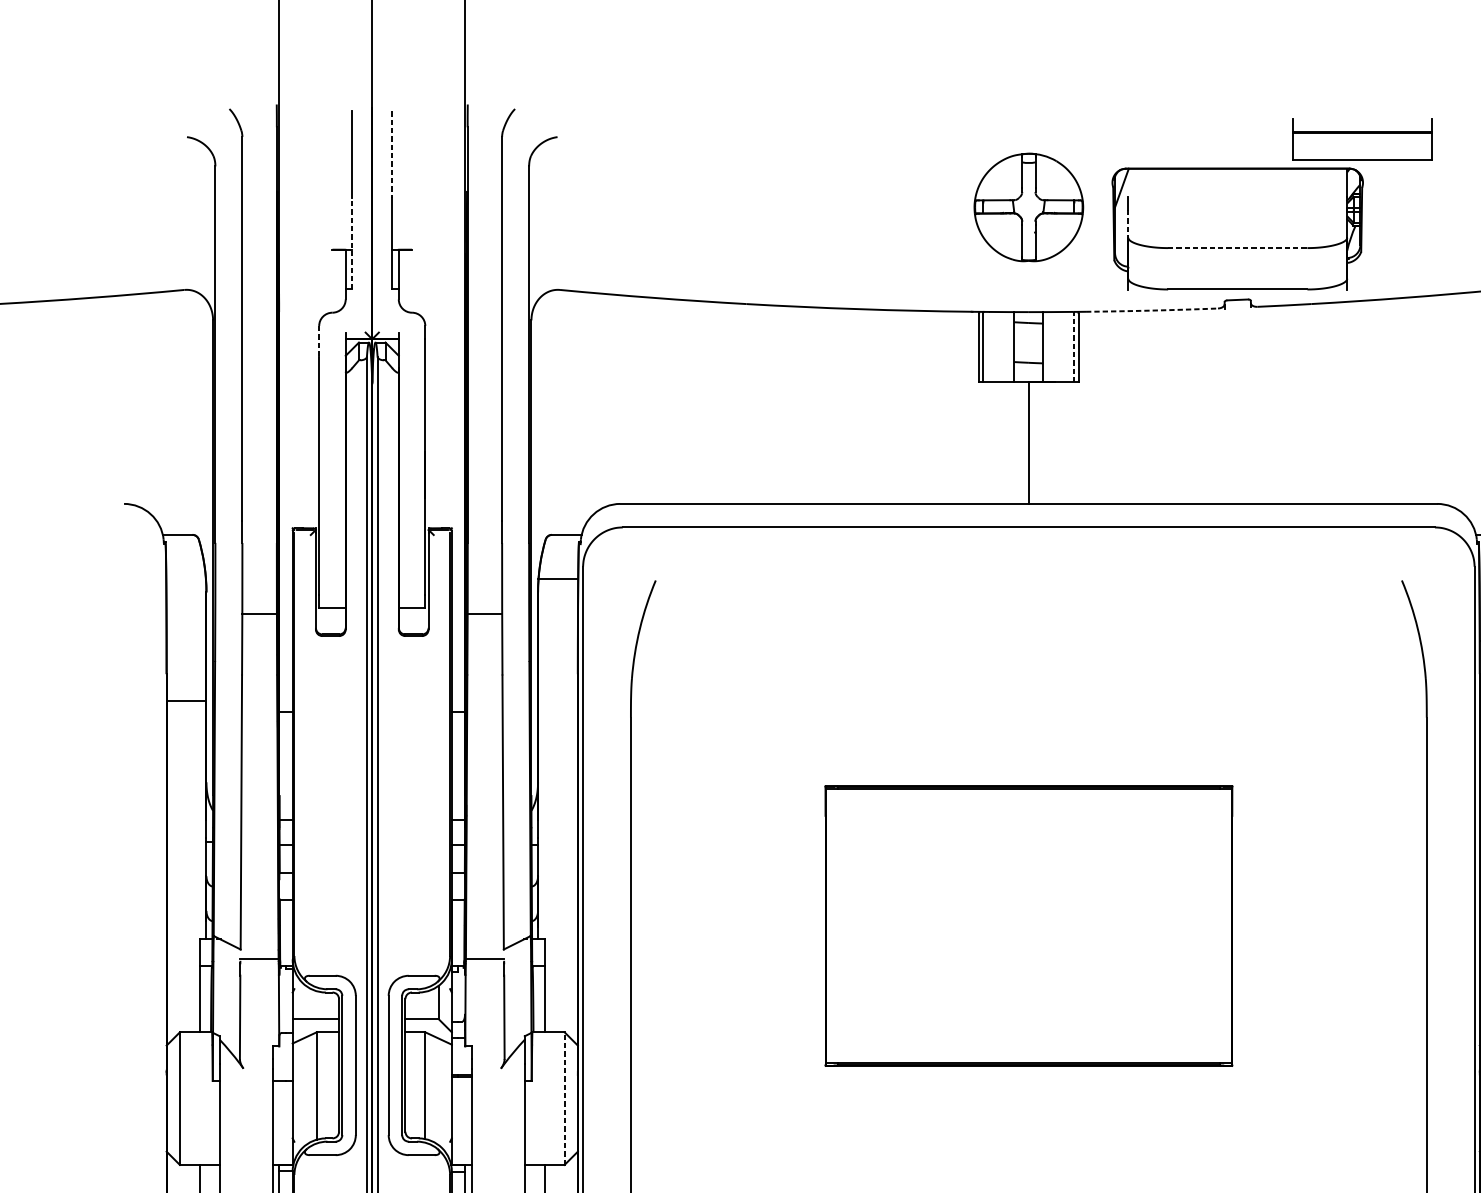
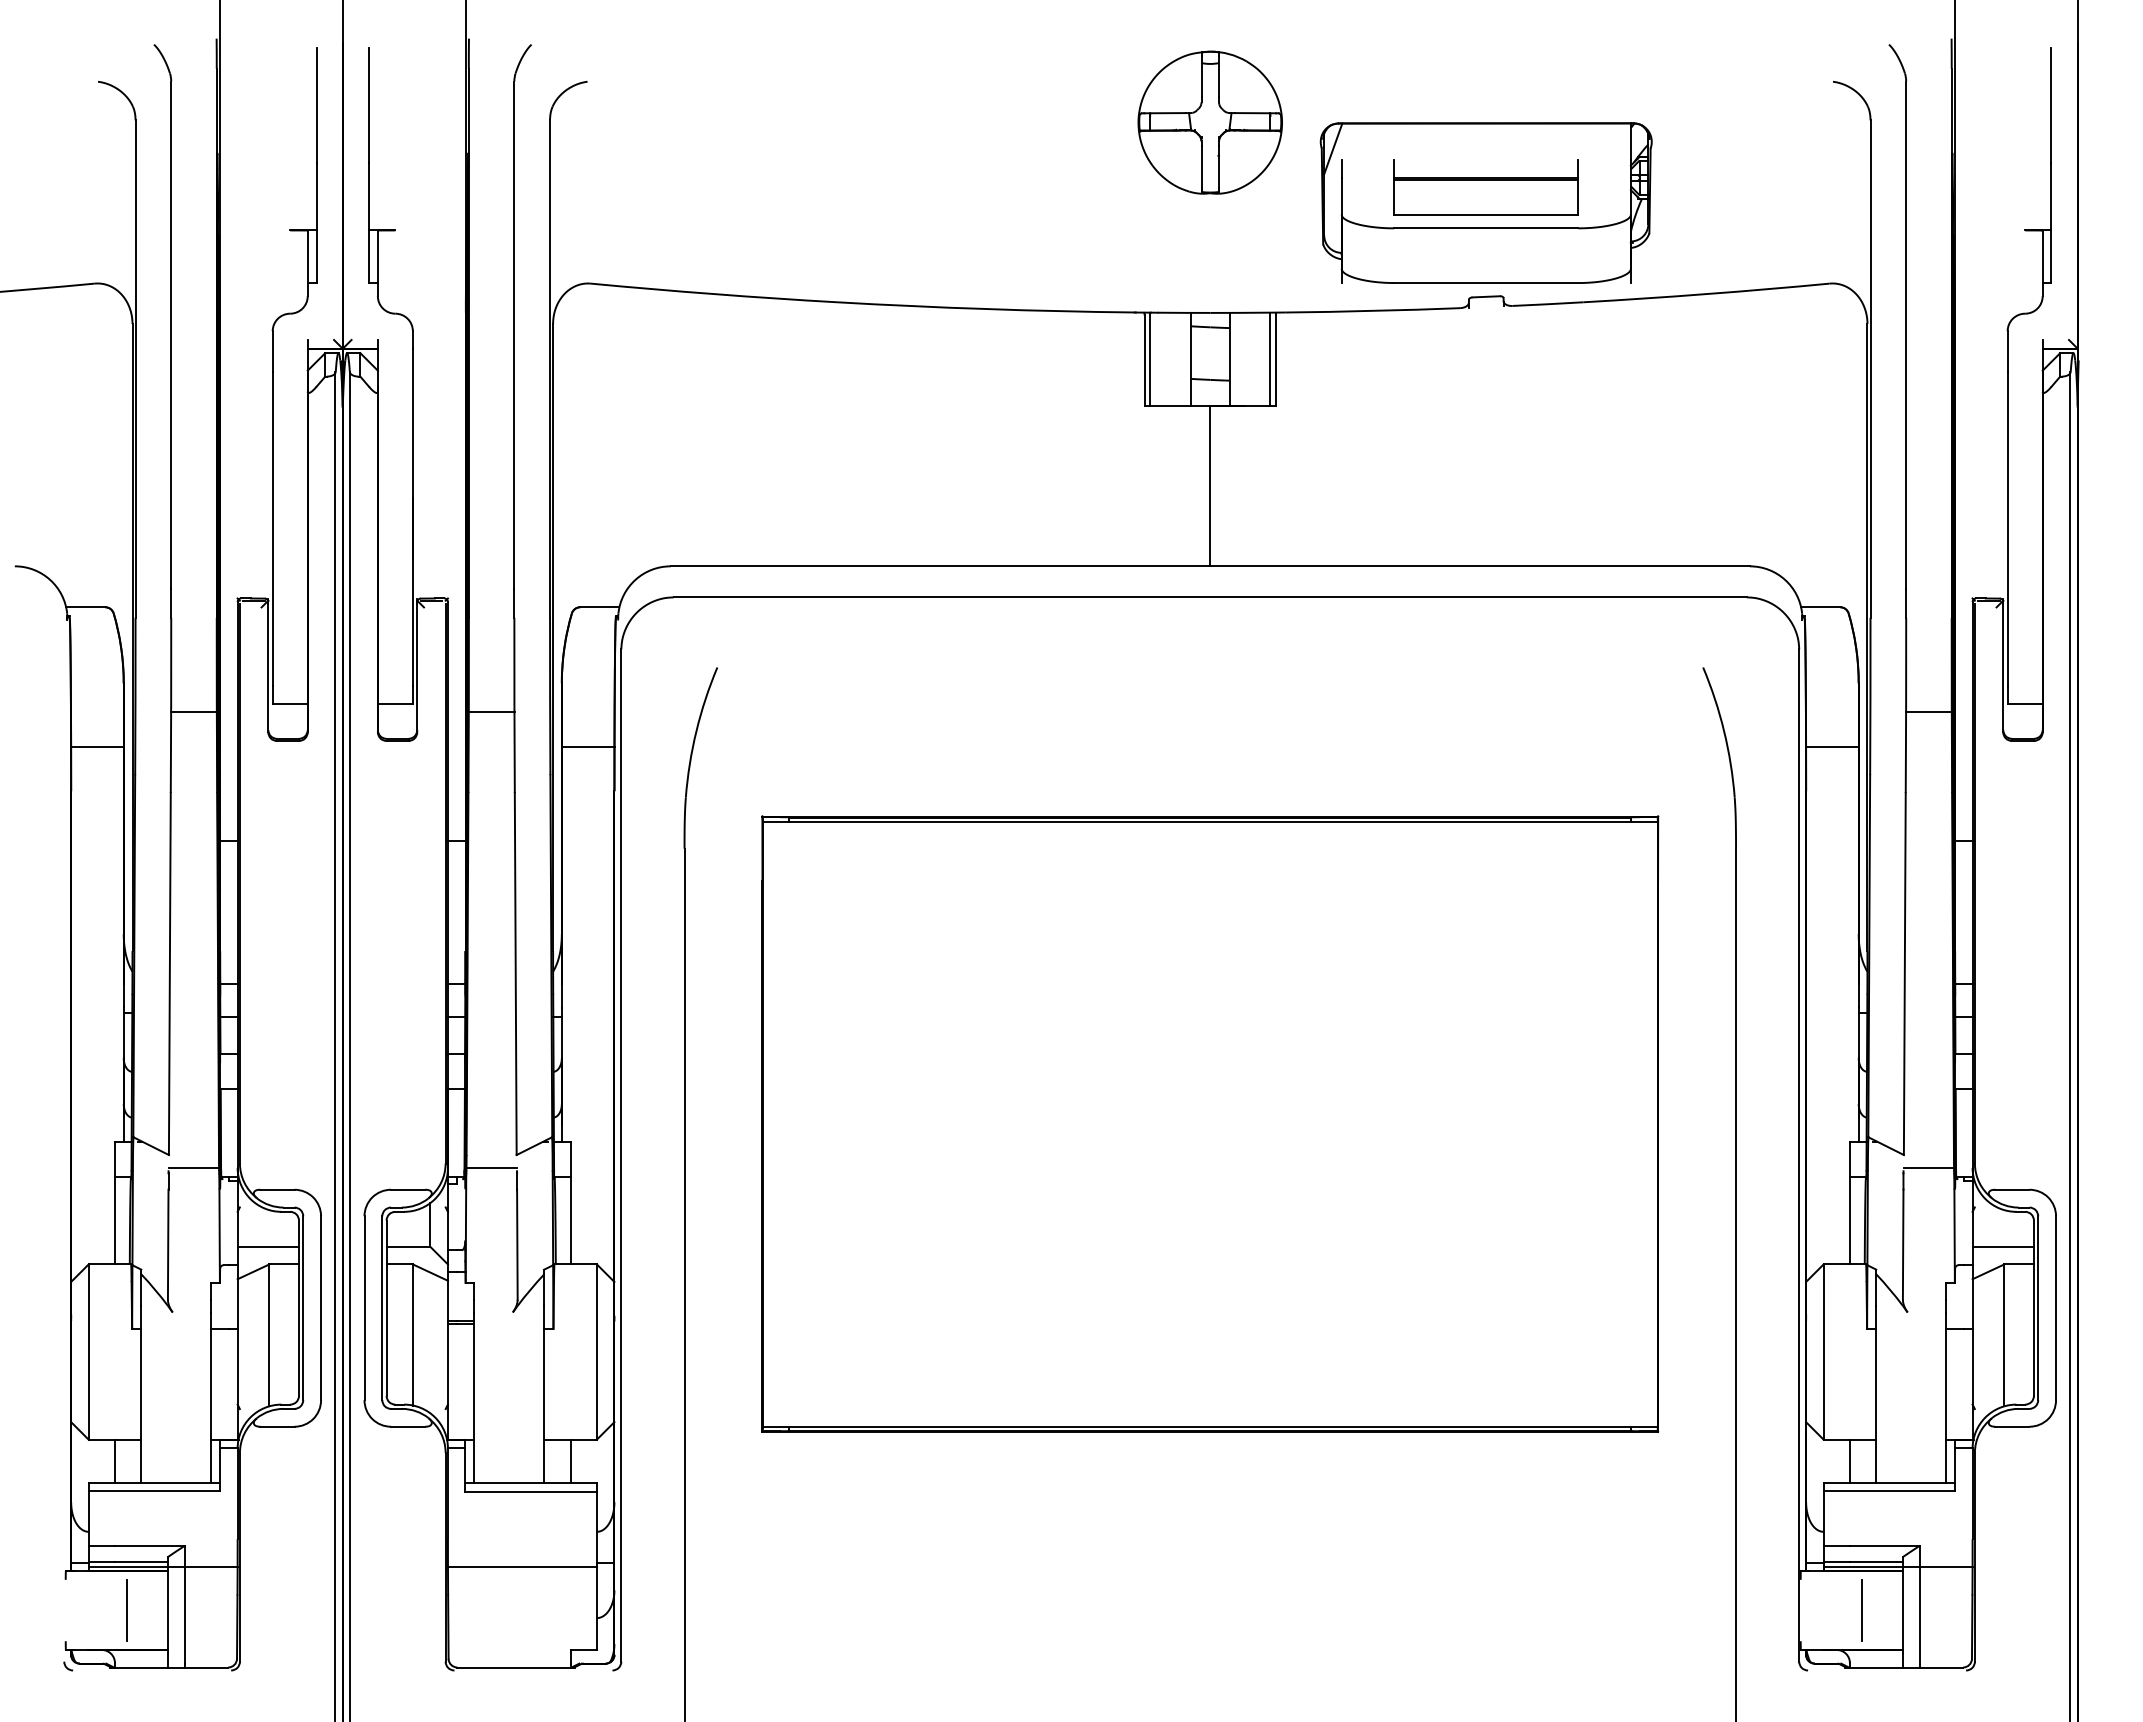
part: (1362, 139) -> (1485, 187), moved
line: (392, 155) -> (369, 105), dashed -> solid
part: (1028, 207) -> (1209, 122), moved
line: (1128, 223) -> (1341, 196), dashed -> solid
line: (352, 243) -> (316, 222), dashed -> solid
line: (1237, 248) -> (1486, 228), dashed -> solid
arc: (1152, 310) -> (1373, 310), dashed -> solid
line: (319, 341) -> (272, 351), dashed -> solid
line: (1074, 347) -> (1270, 359), dashed -> solid
line: (557, 578) -> (587, 747), moved
line: (186, 700) -> (97, 747), moved
part: (1029, 925) -> (1210, 1123), size x1.67
line: (564, 1098) -> (596, 1352), dashed -> solid

